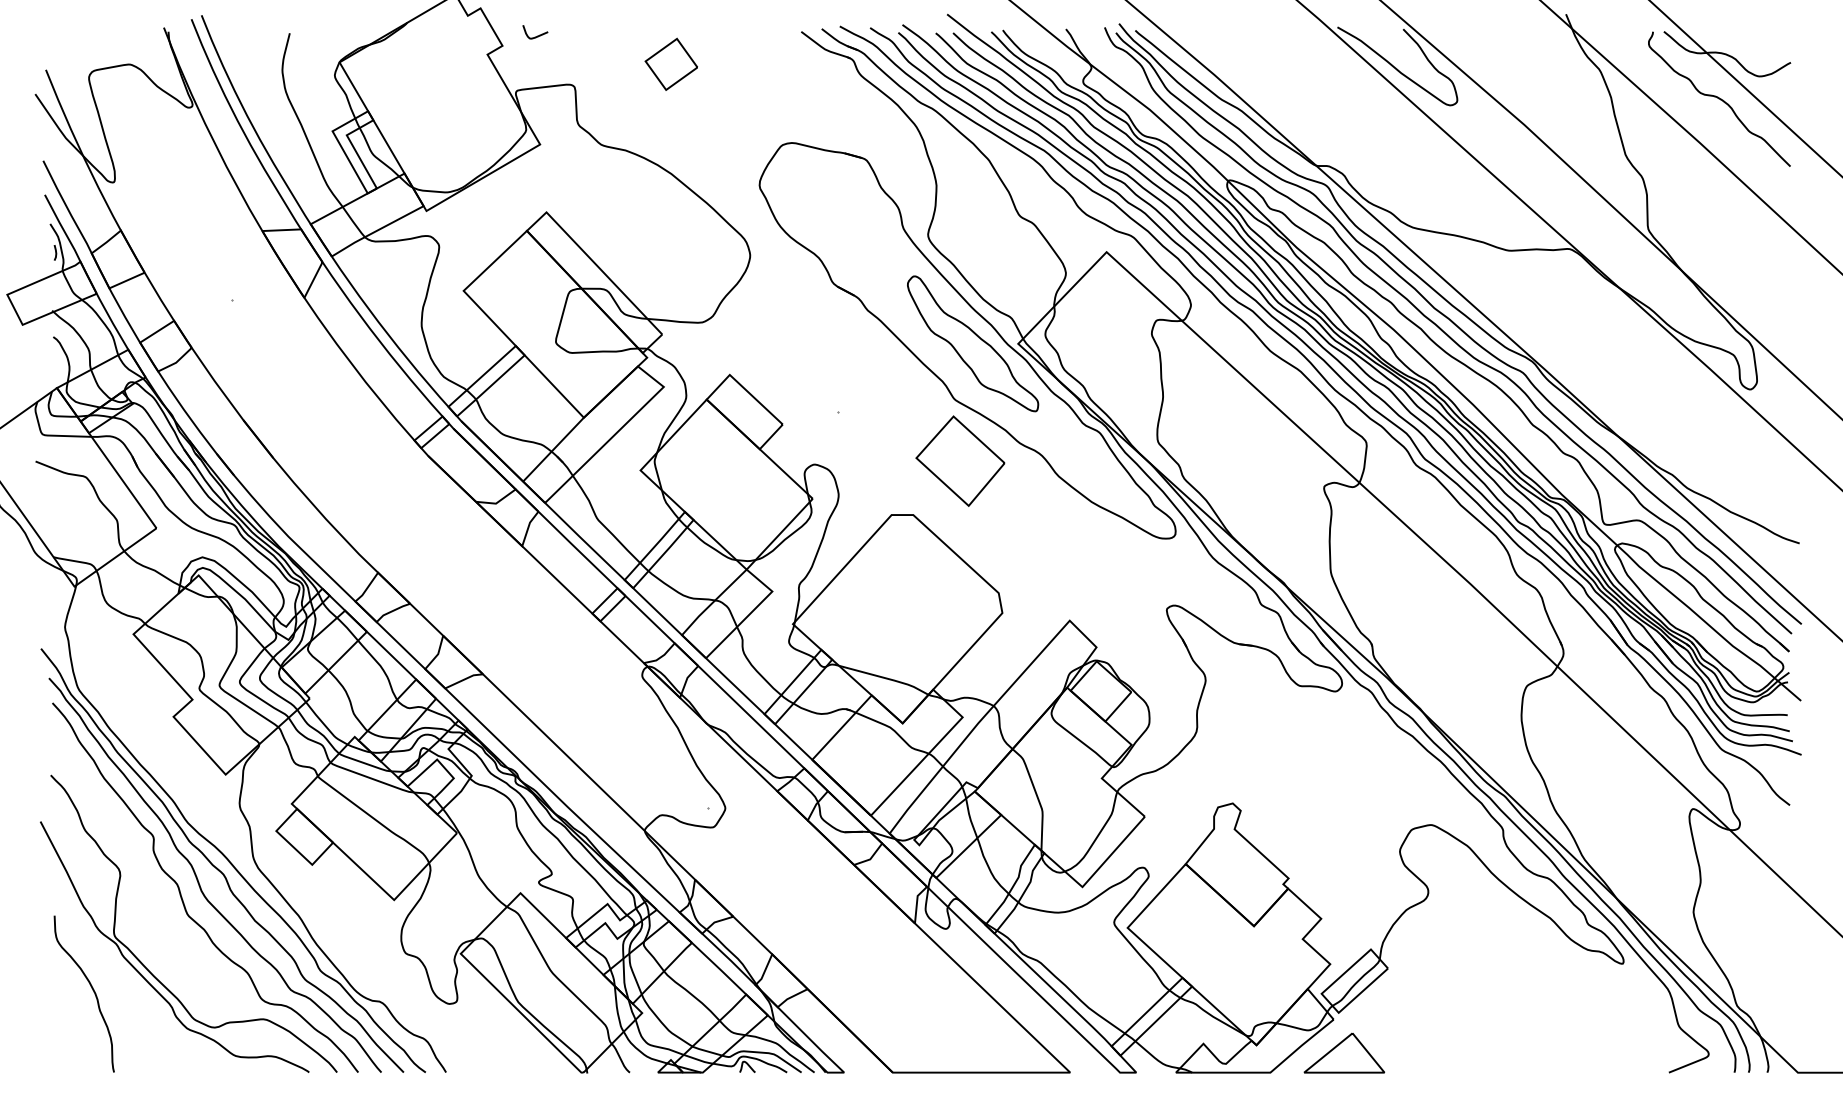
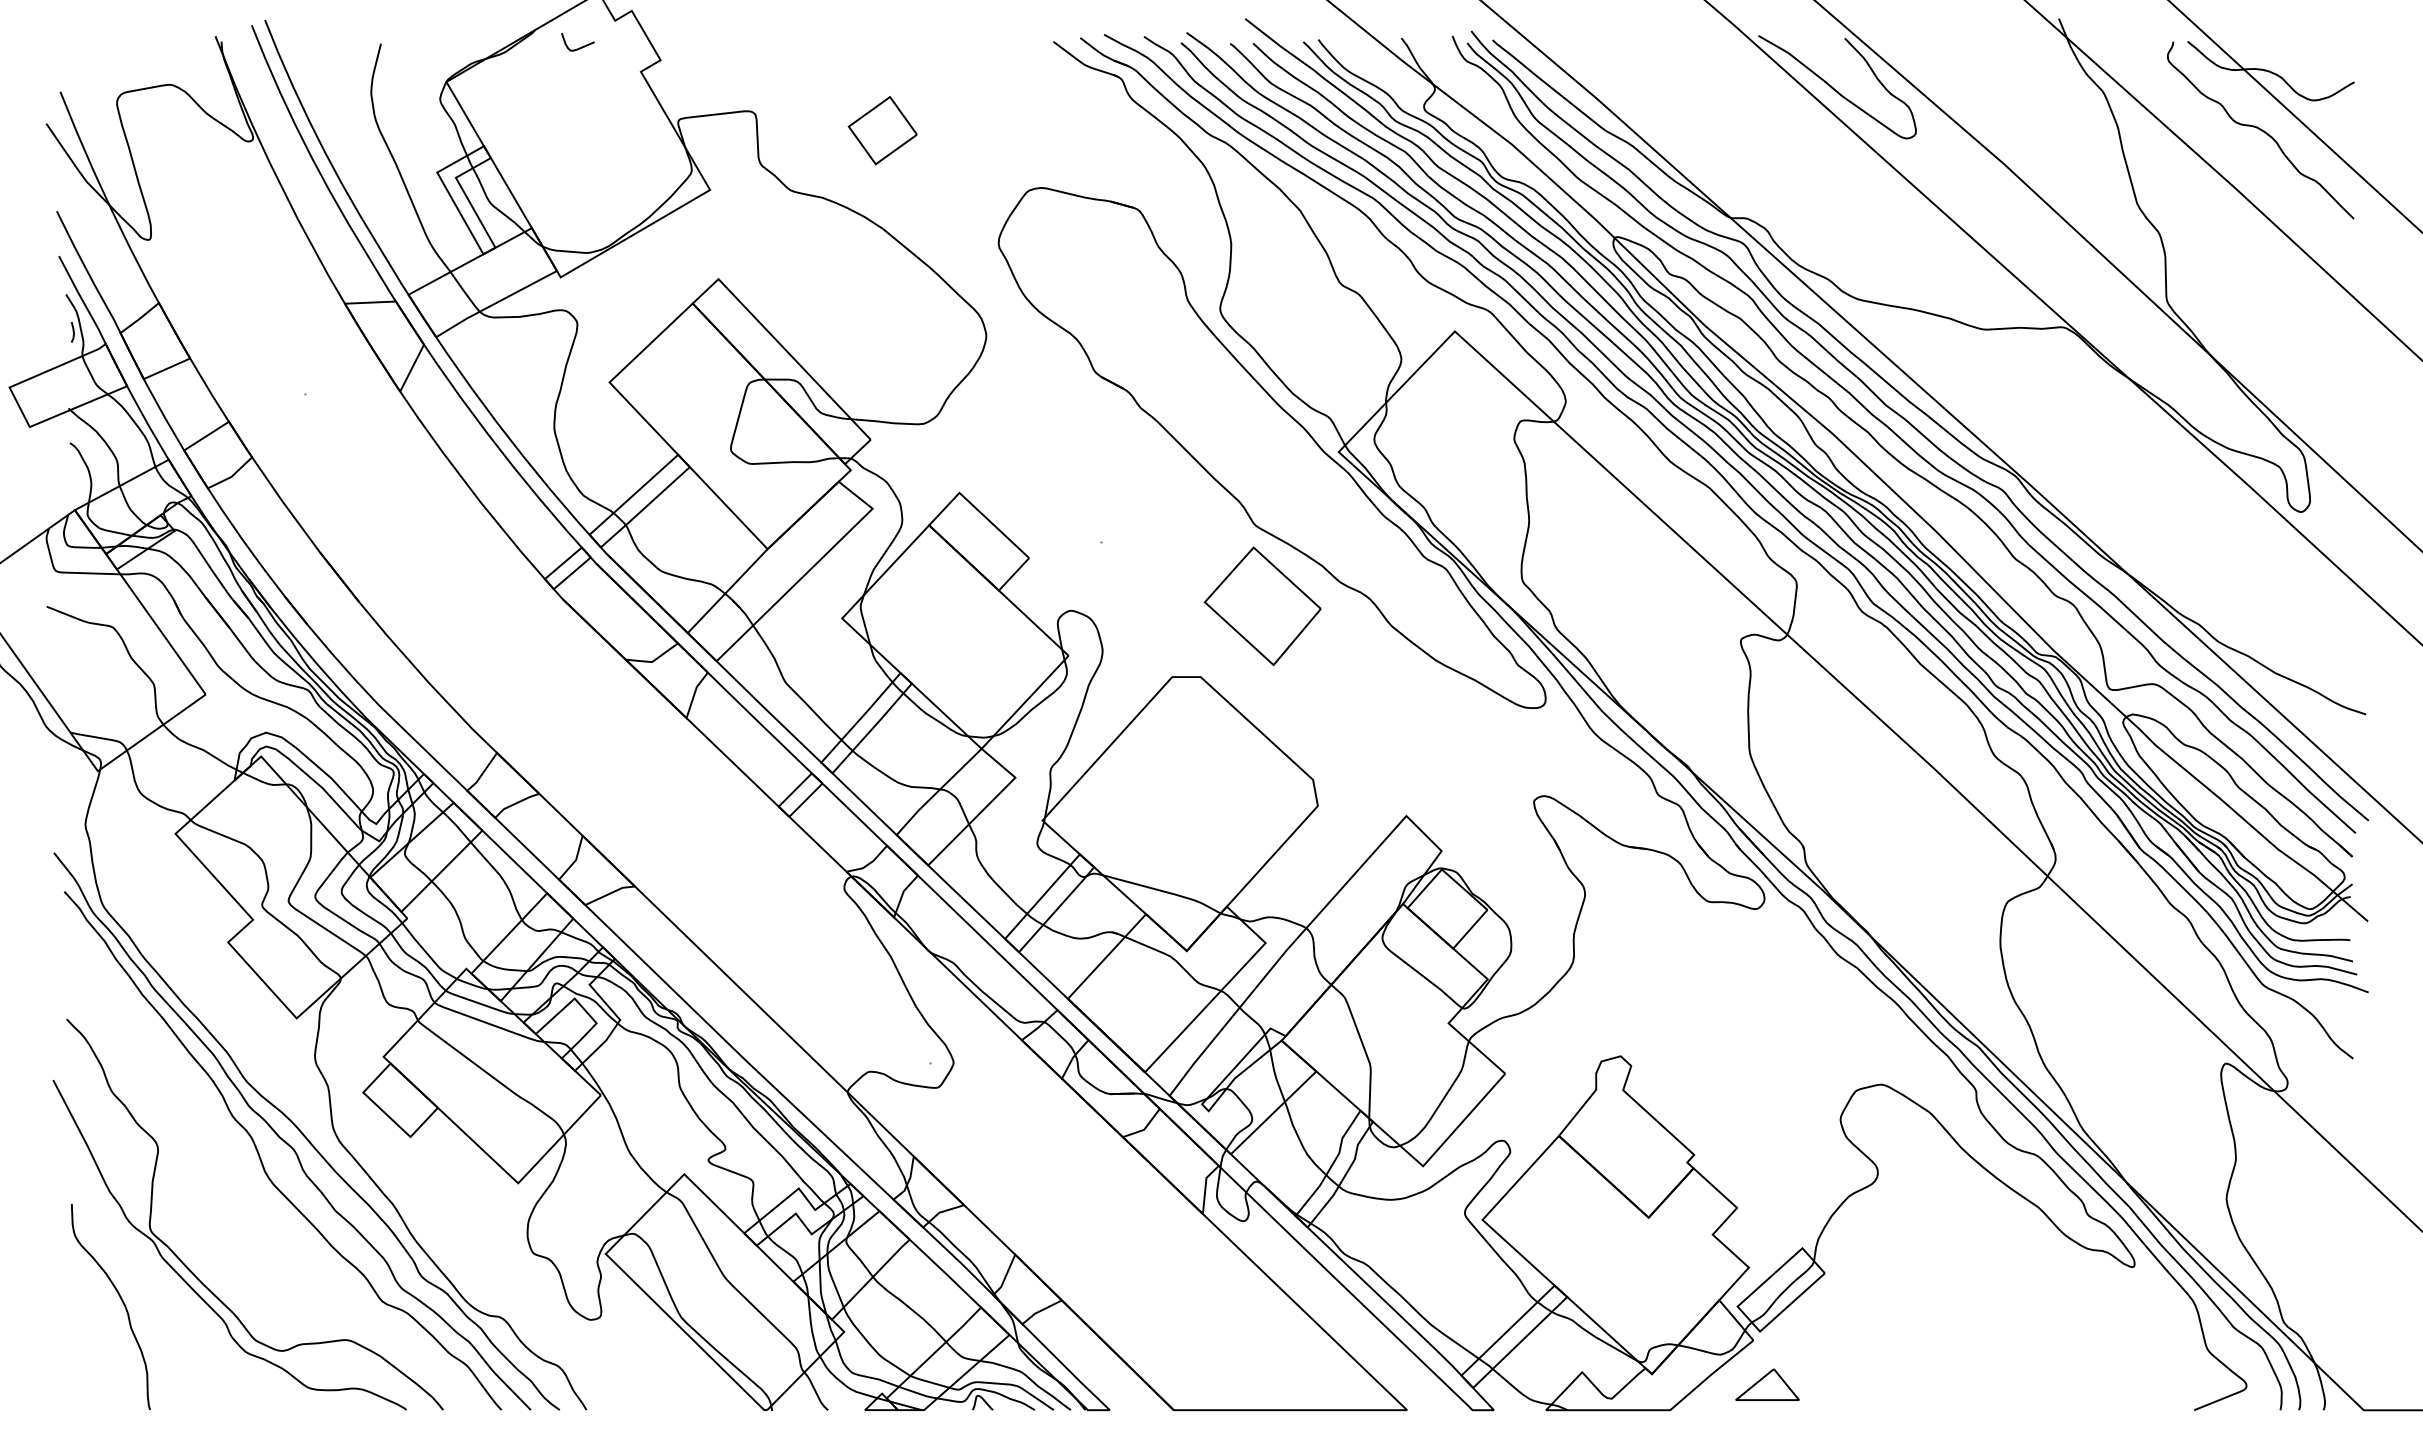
curve: (536, 36) -> (579, 47), moved
part: (671, 64) -> (882, 130), moved
part: (972, 343) -> (1278, 451), removed
curve: (181, 894) -> (238, 1175), removed
part: (1344, 1053) -> (1767, 1384), size x0.6

